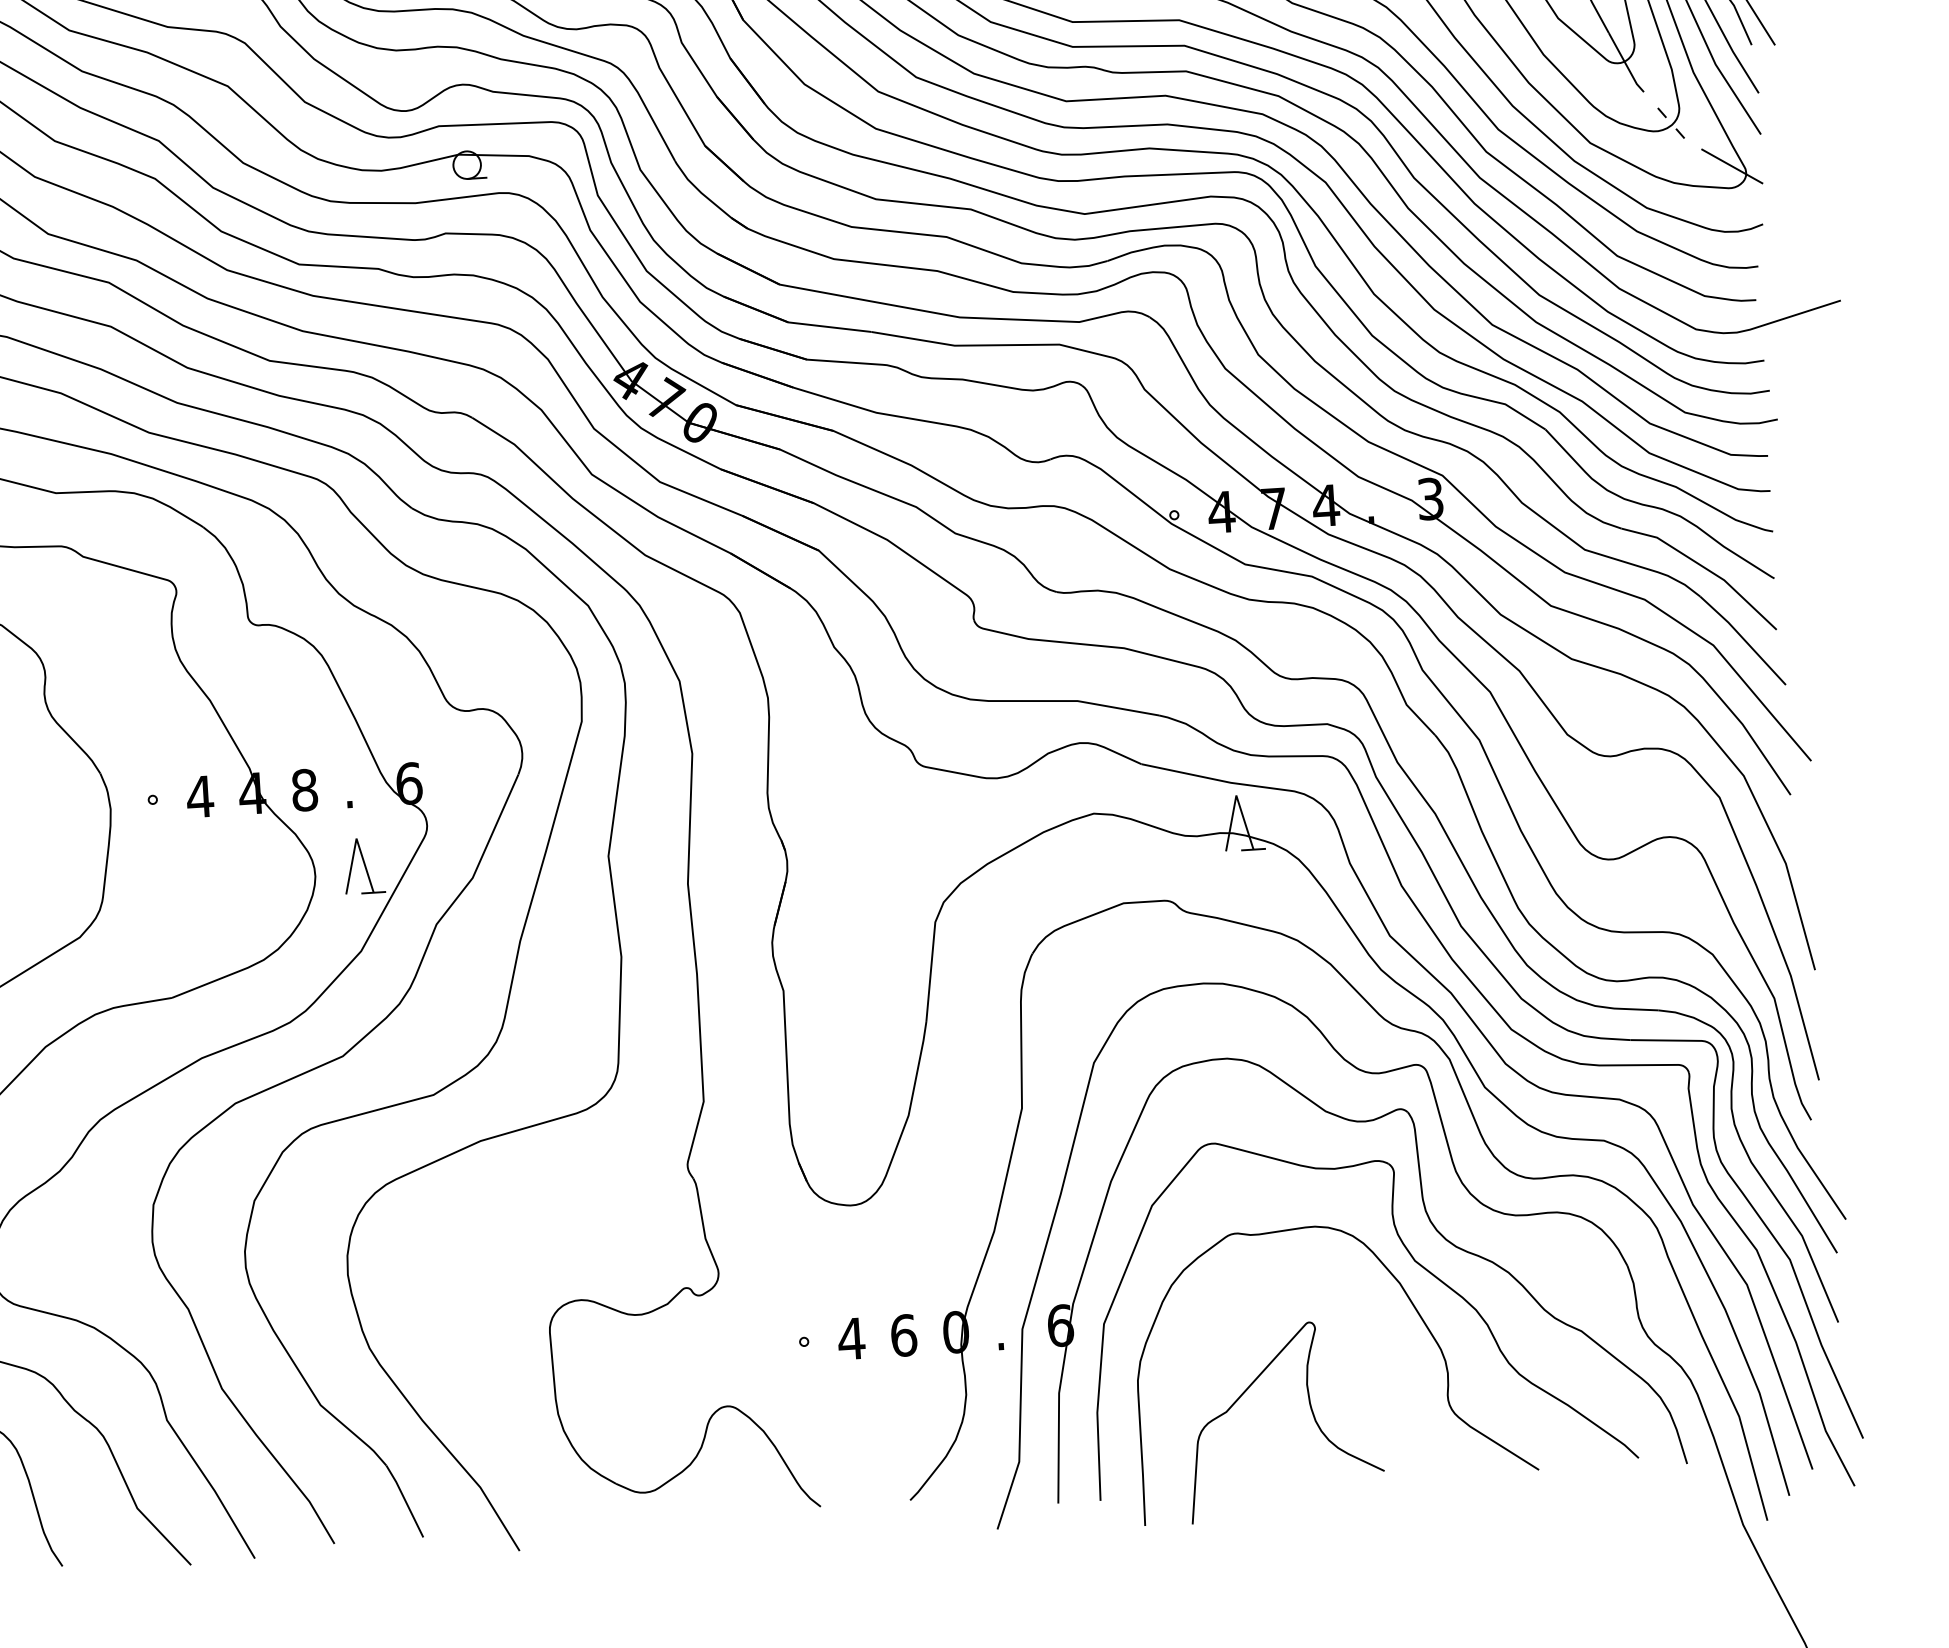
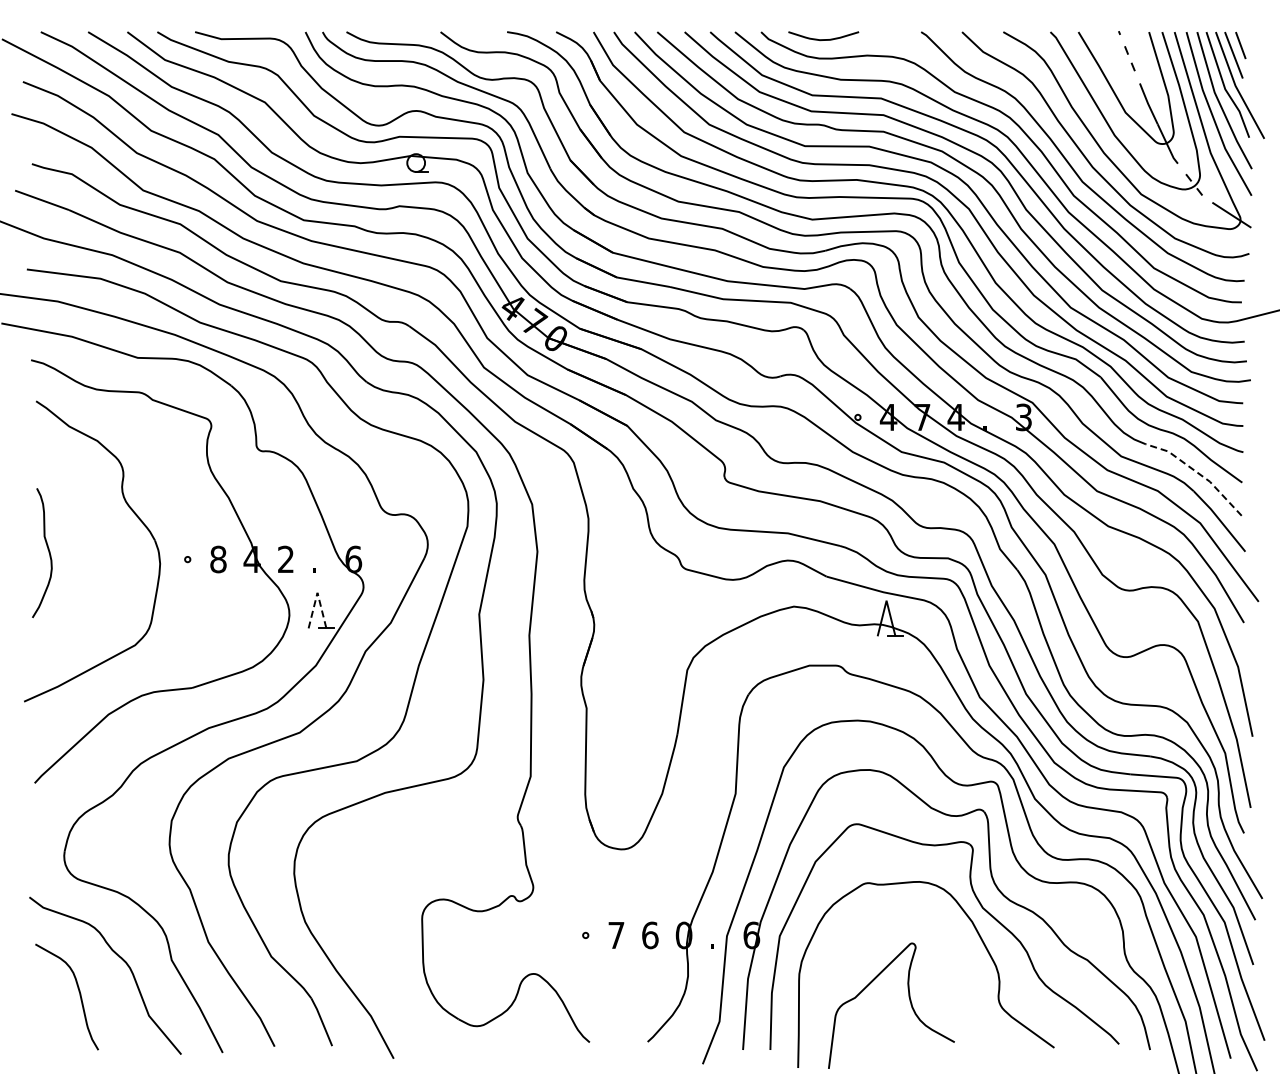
line: (1704, 567) -> (1197, 472), solid -> dashed
text: (305, 790) -> (286, 559), 8 -> 2
text: (200, 796) -> (218, 559), 4 -> 8
line: (356, 838) -> (317, 592), solid -> dashed
text: (851, 1338) -> (616, 935), 4 -> 7

